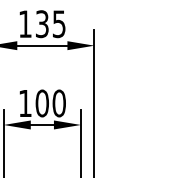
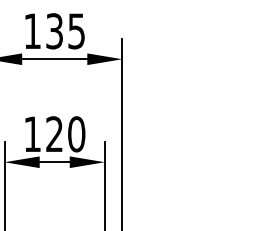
text: (42, 103) -> (54, 134), 100 -> 120

